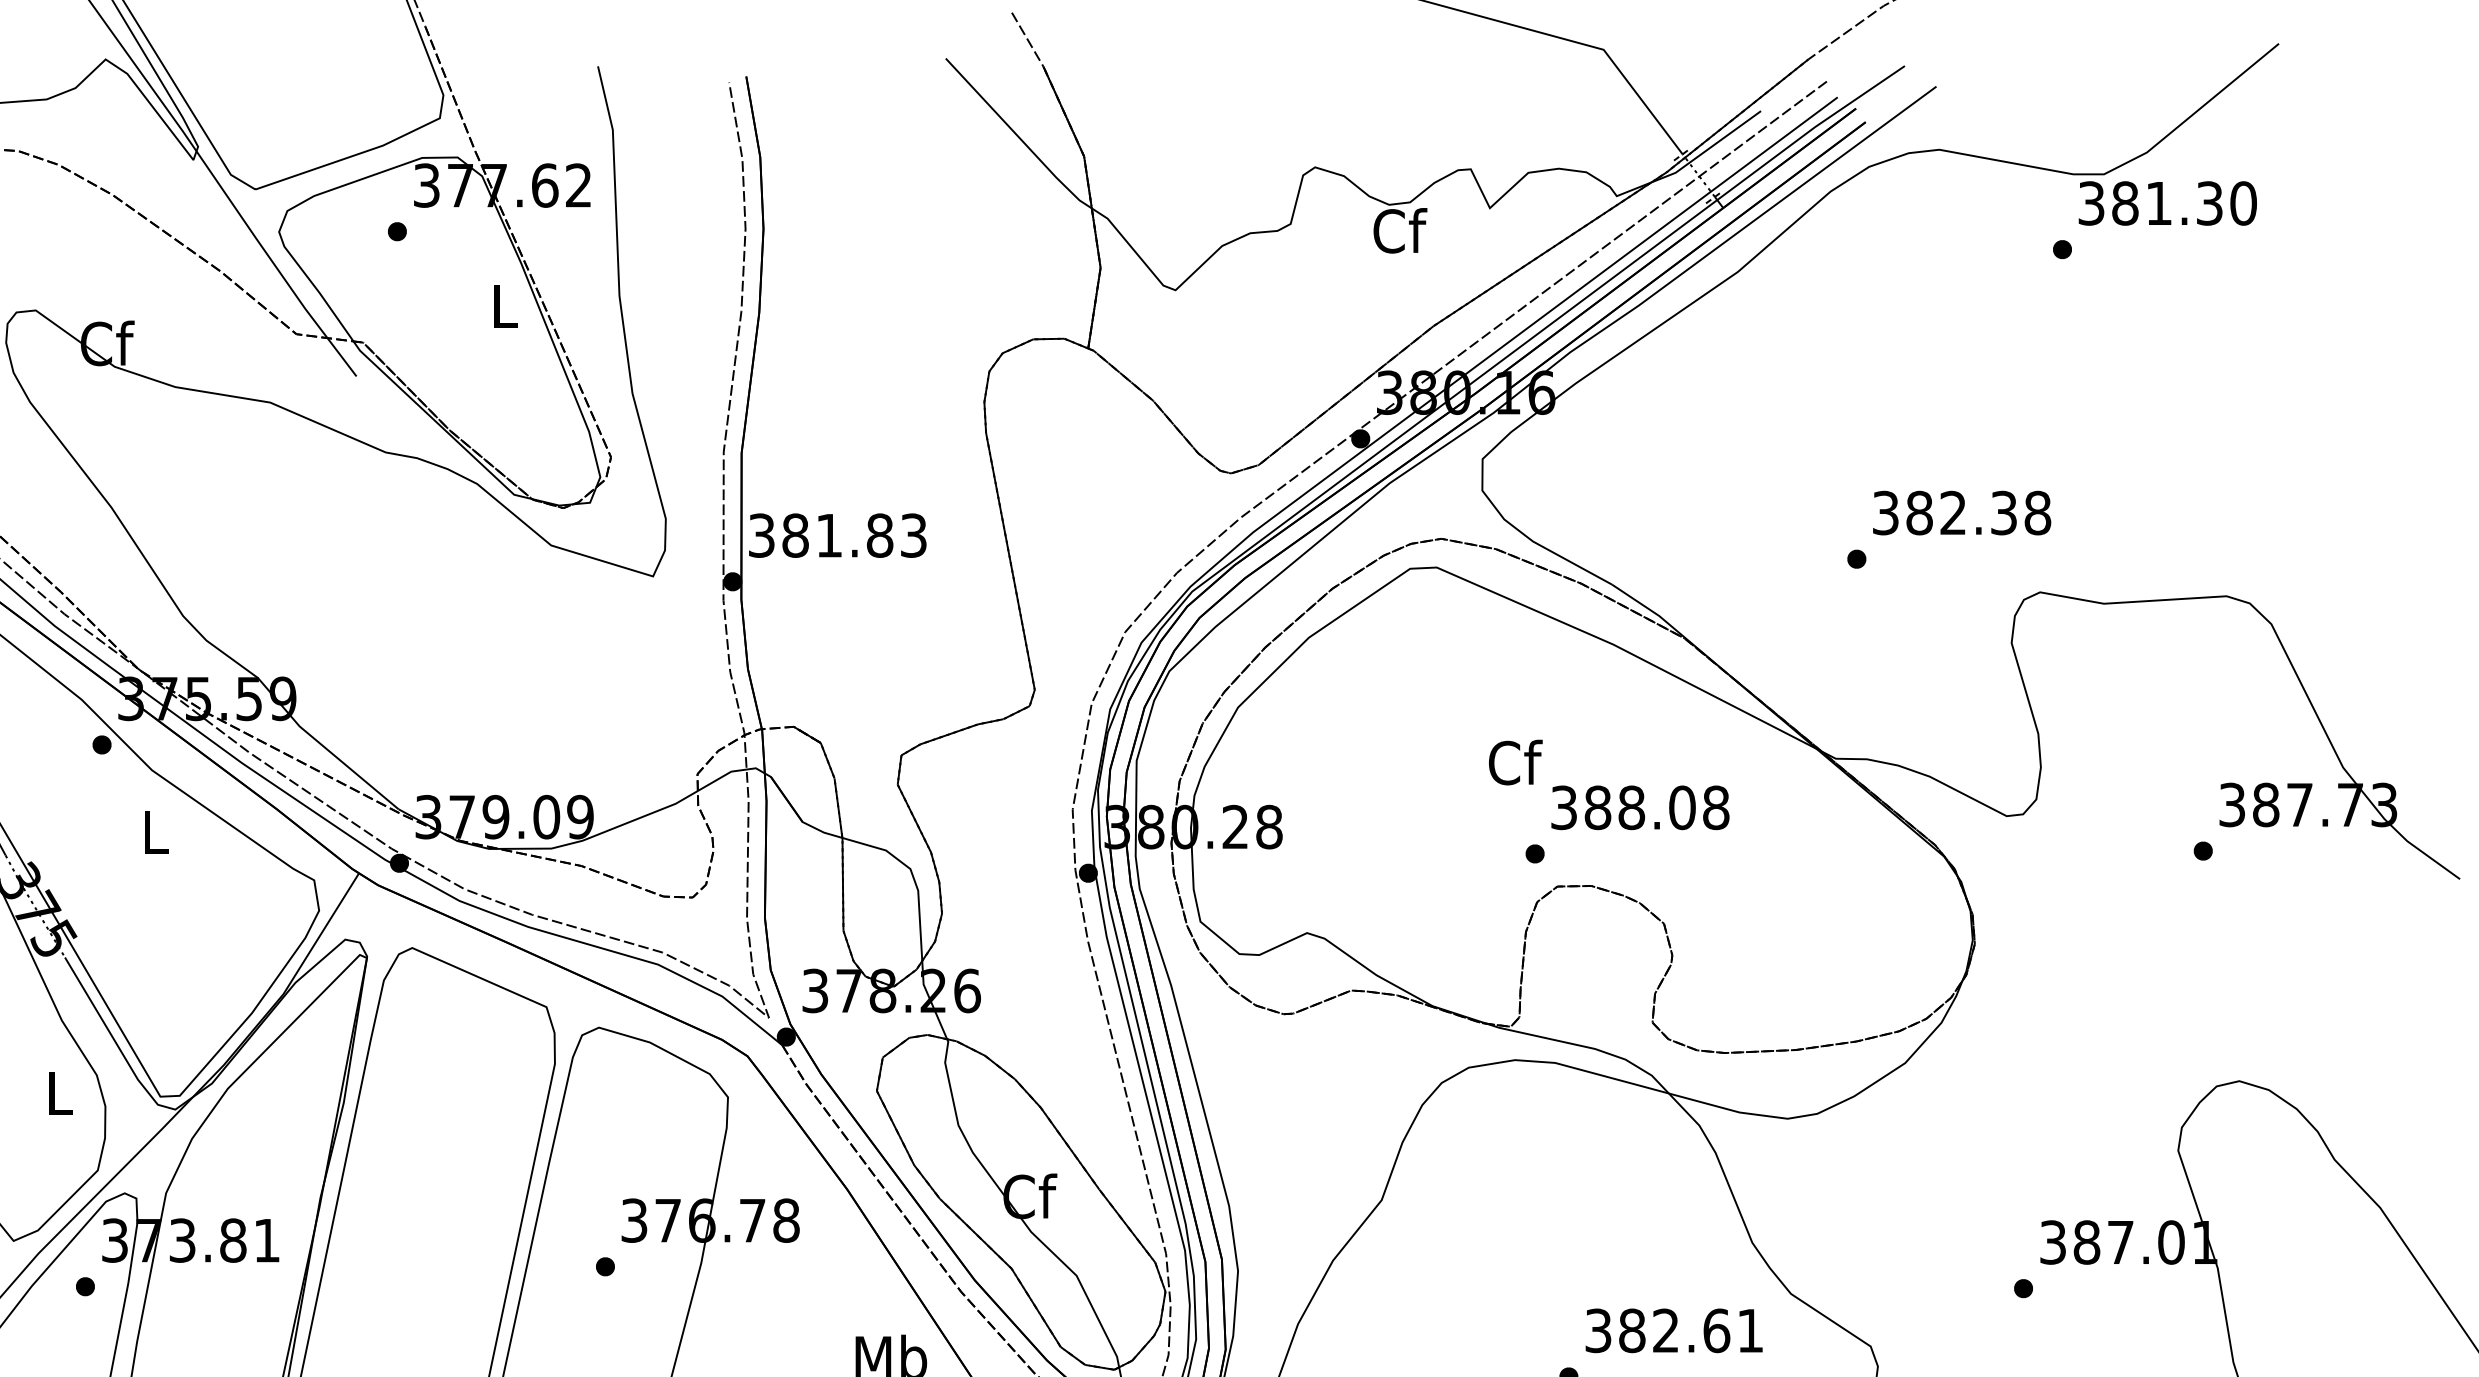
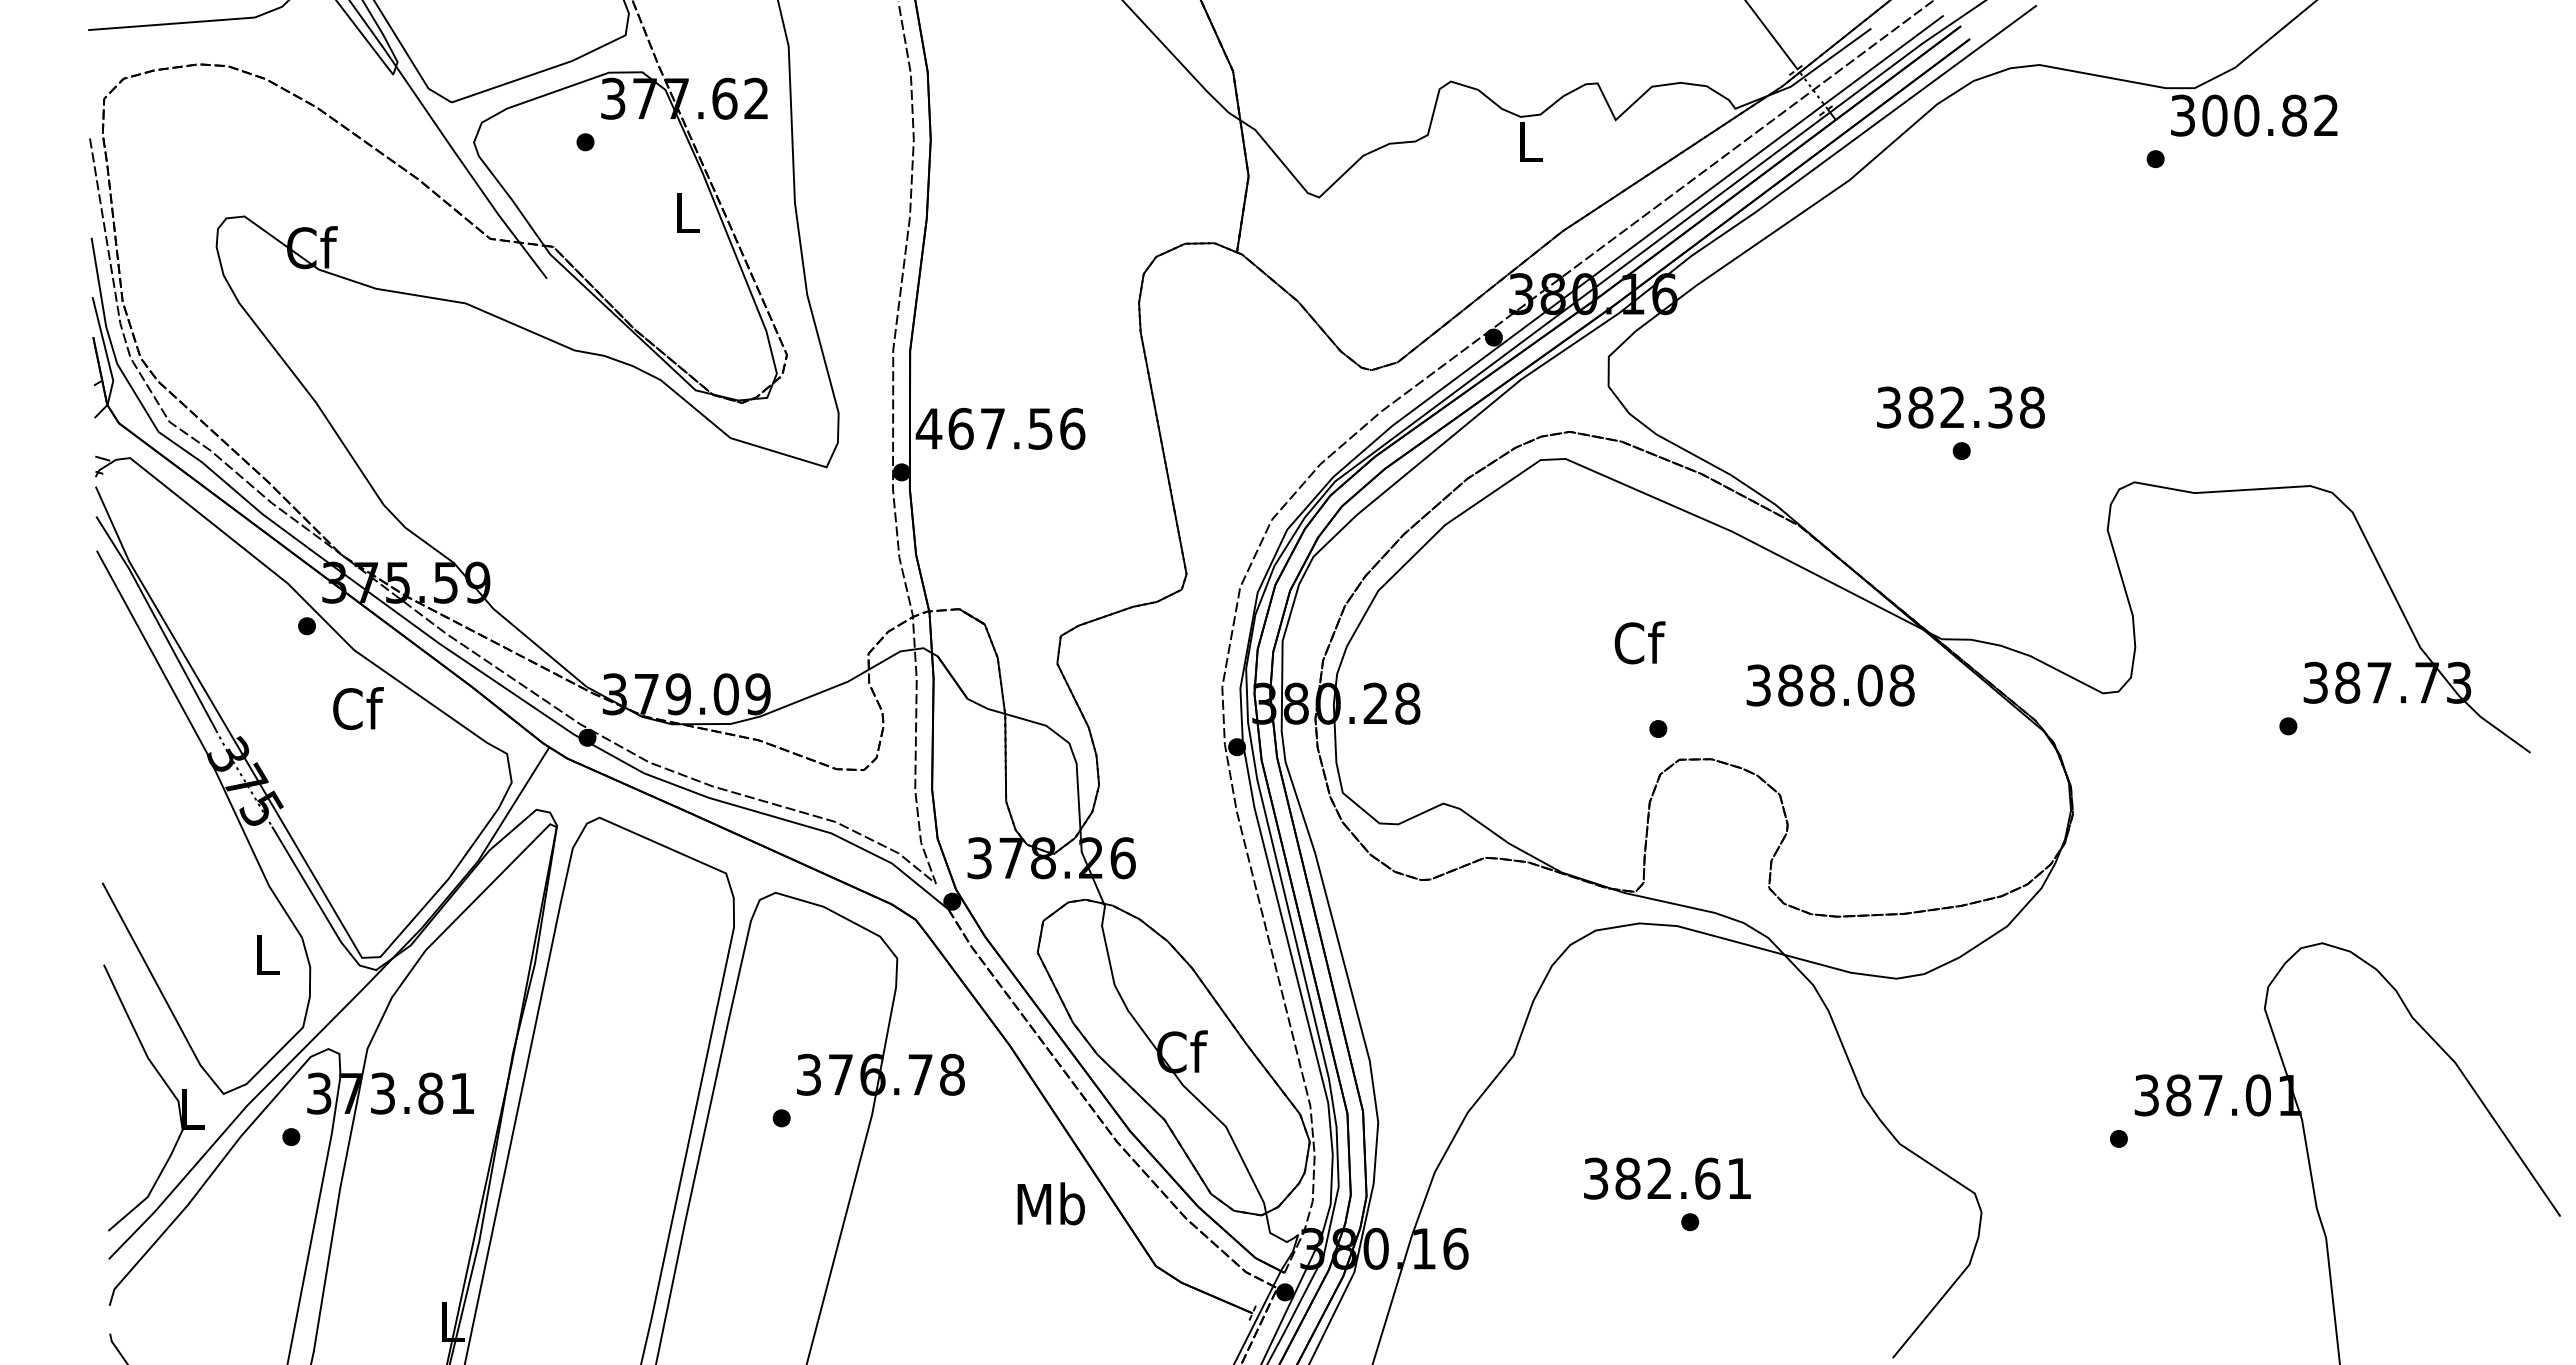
text: (2184, 203) -> (2270, 115), 381.30 -> 300.82
text: (1400, 230) -> (1531, 141), Cf -> L
text: (1961, 512) -> (1960, 407), moved
text: (837, 535) -> (1000, 428), 381.83 -> 467.56
text: (1640, 807) -> (1830, 685), moved
text: (156, 832) -> (358, 708), L -> Cf
text: (1674, 1330) -> (1667, 1178), moved

